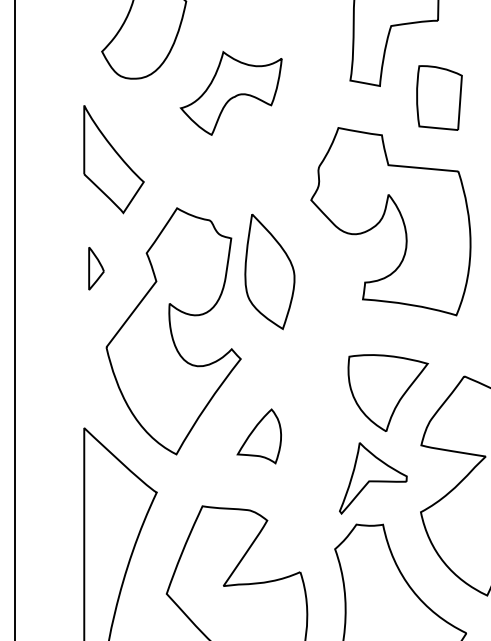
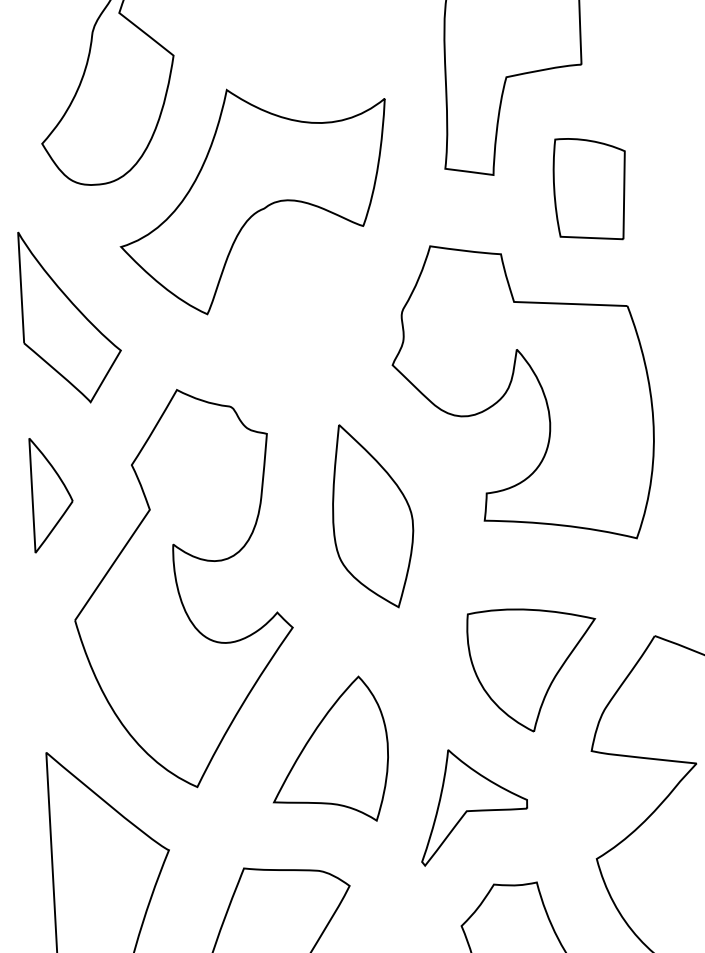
part: (231, 93) -> (254, 200), size x1.67
part: (96, 268) -> (52, 494), size x1.67
part: (269, 271) -> (372, 515), moved
part: (259, 436) -> (329, 750), size x1.67
part: (373, 478) -> (473, 806), moved

